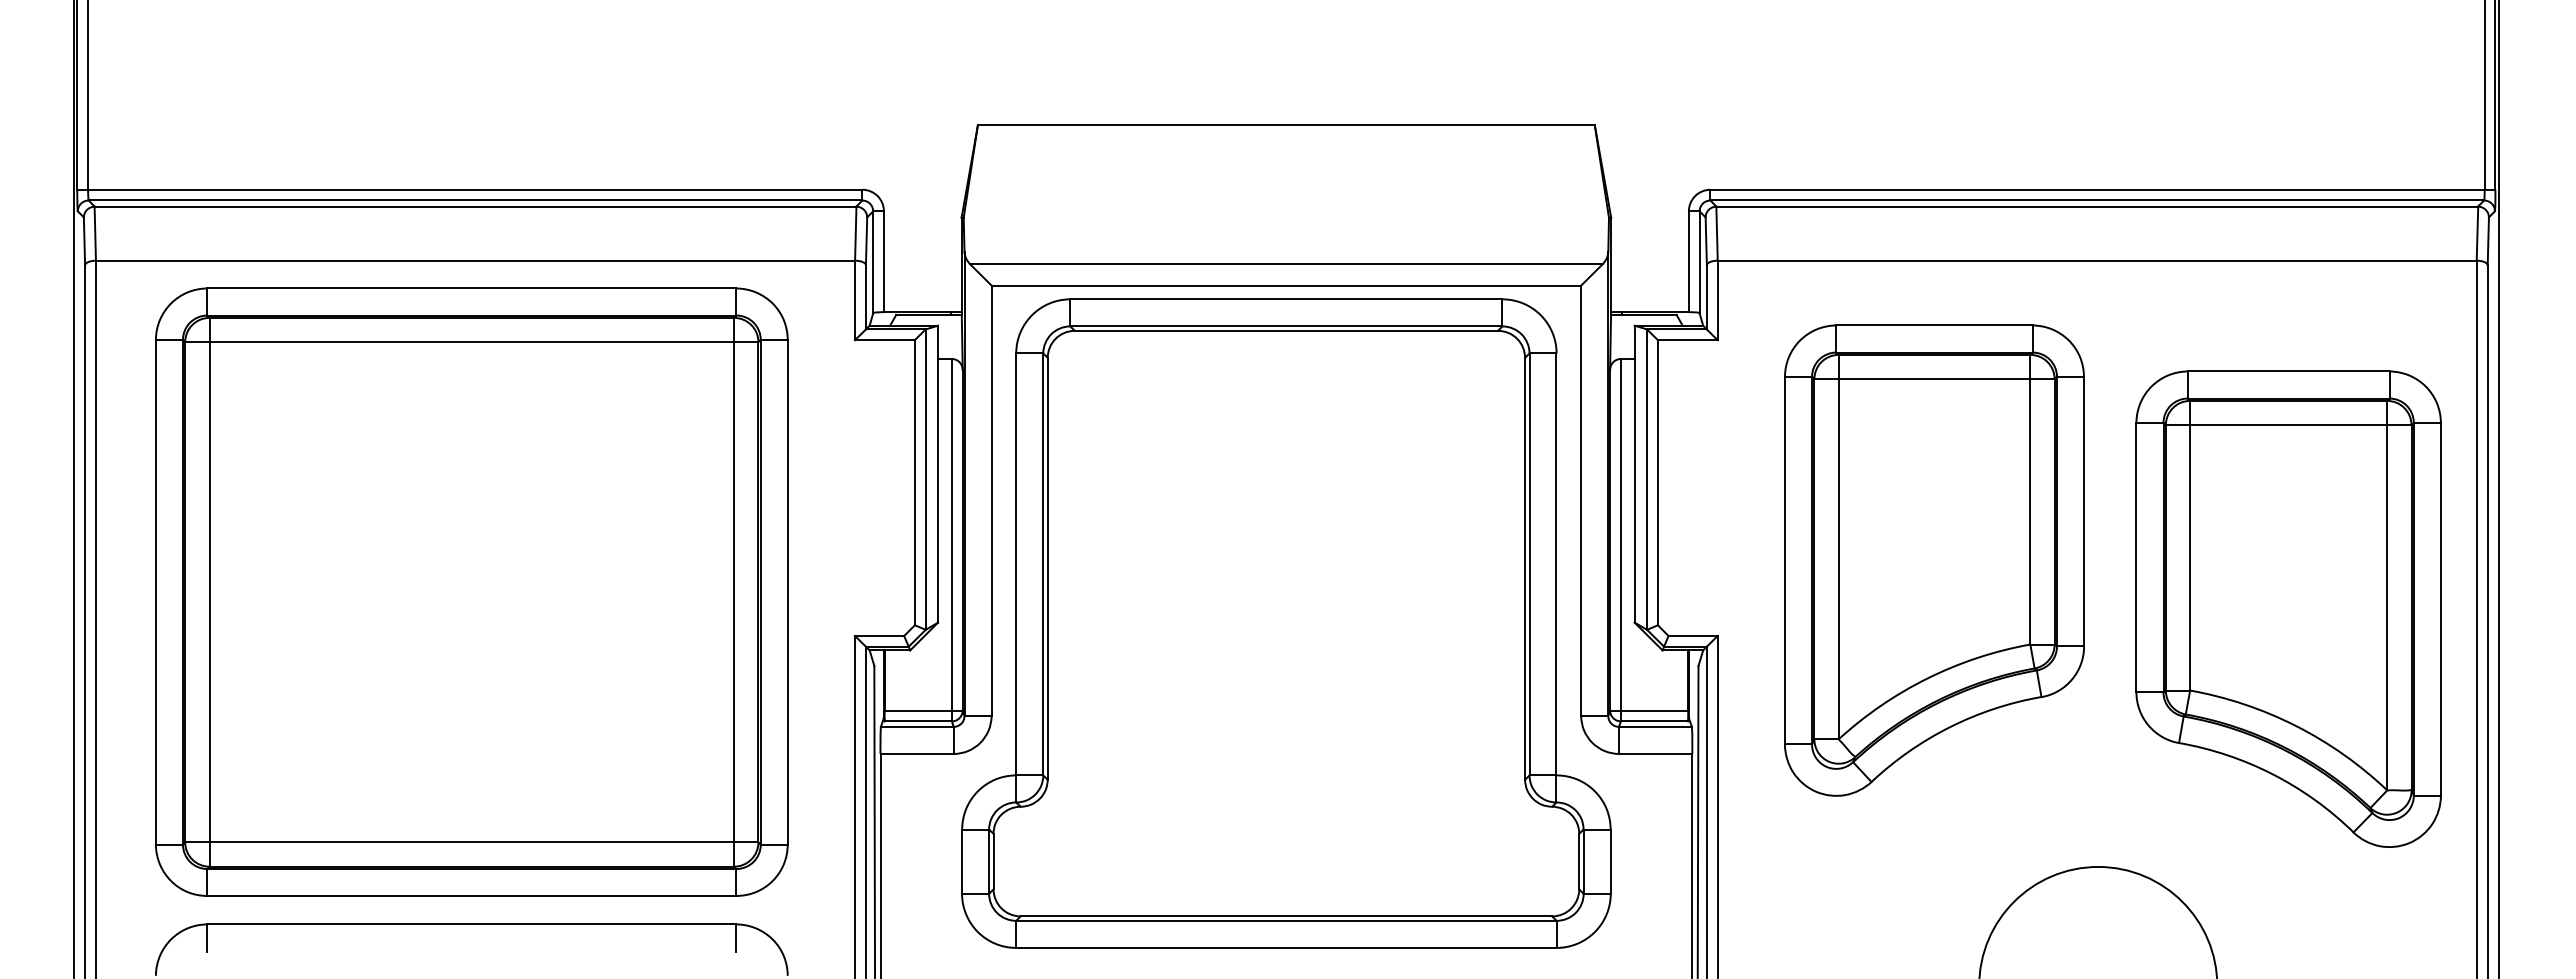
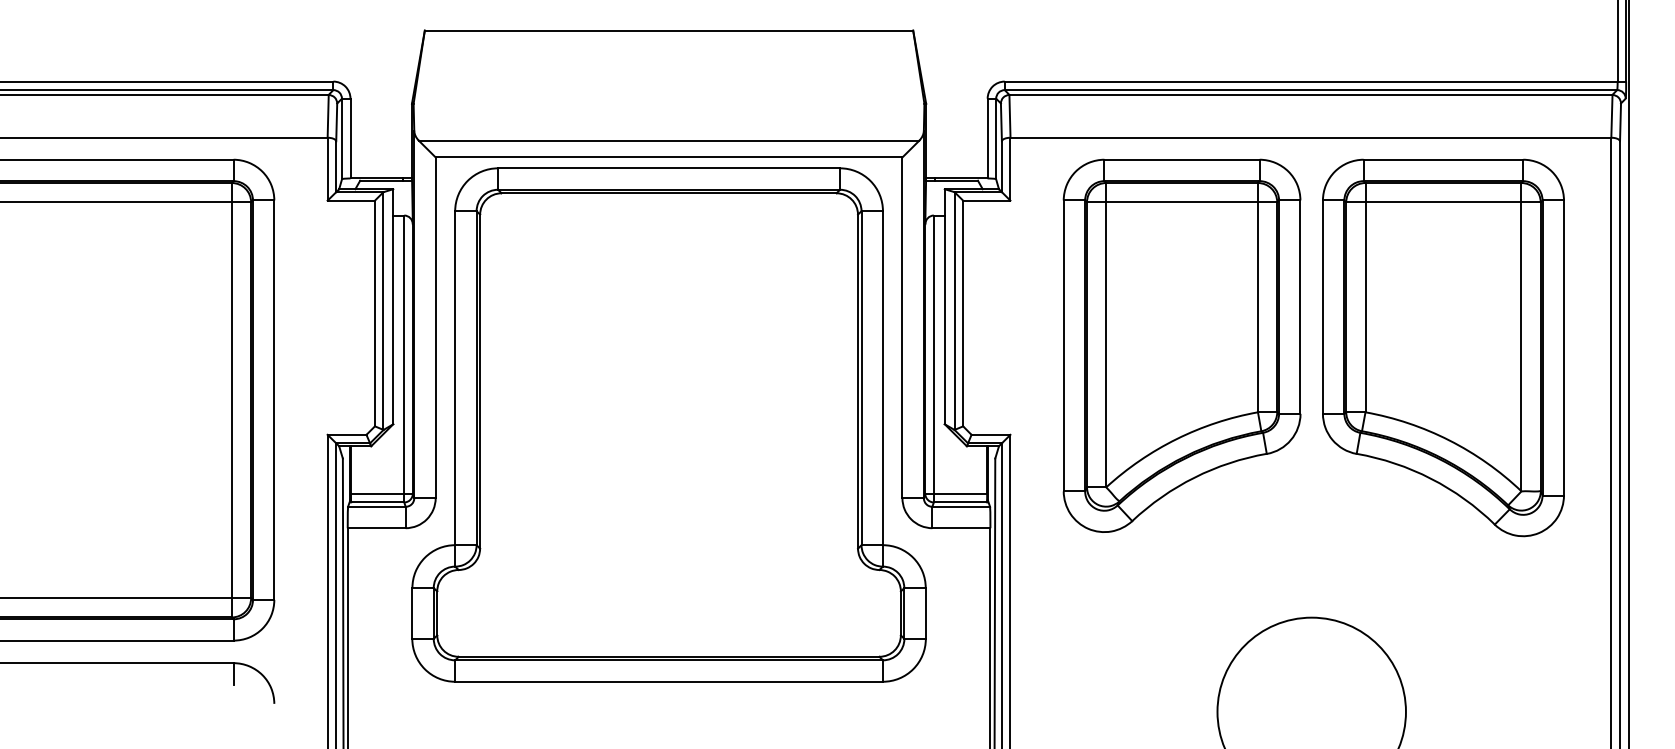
part: (1934, 560) -> (1182, 345), moved
part: (2288, 608) -> (1443, 347), moved

